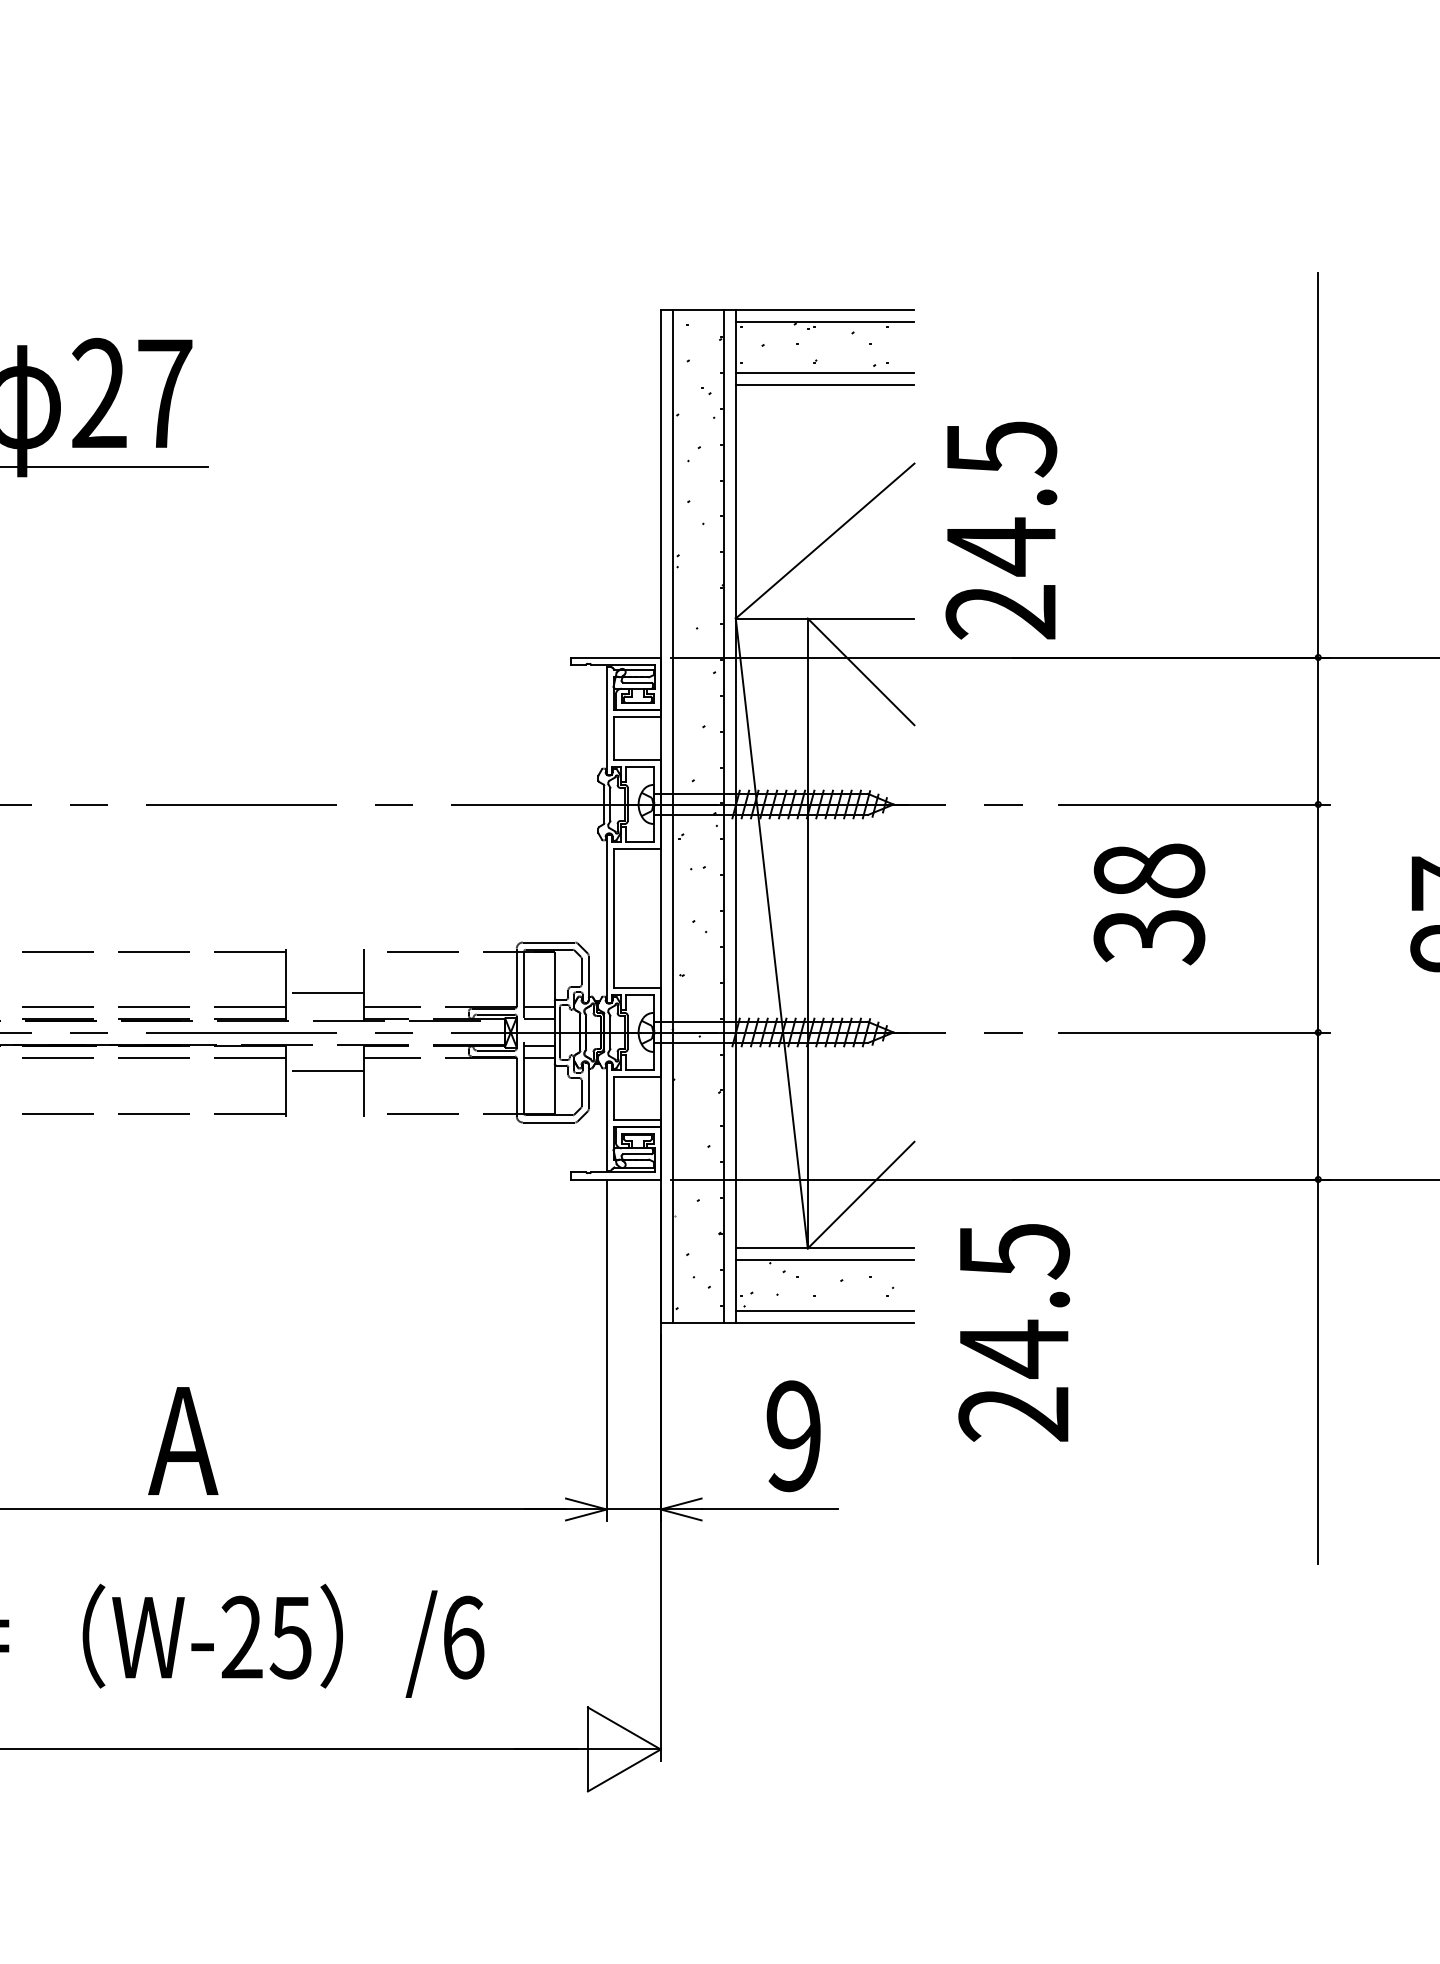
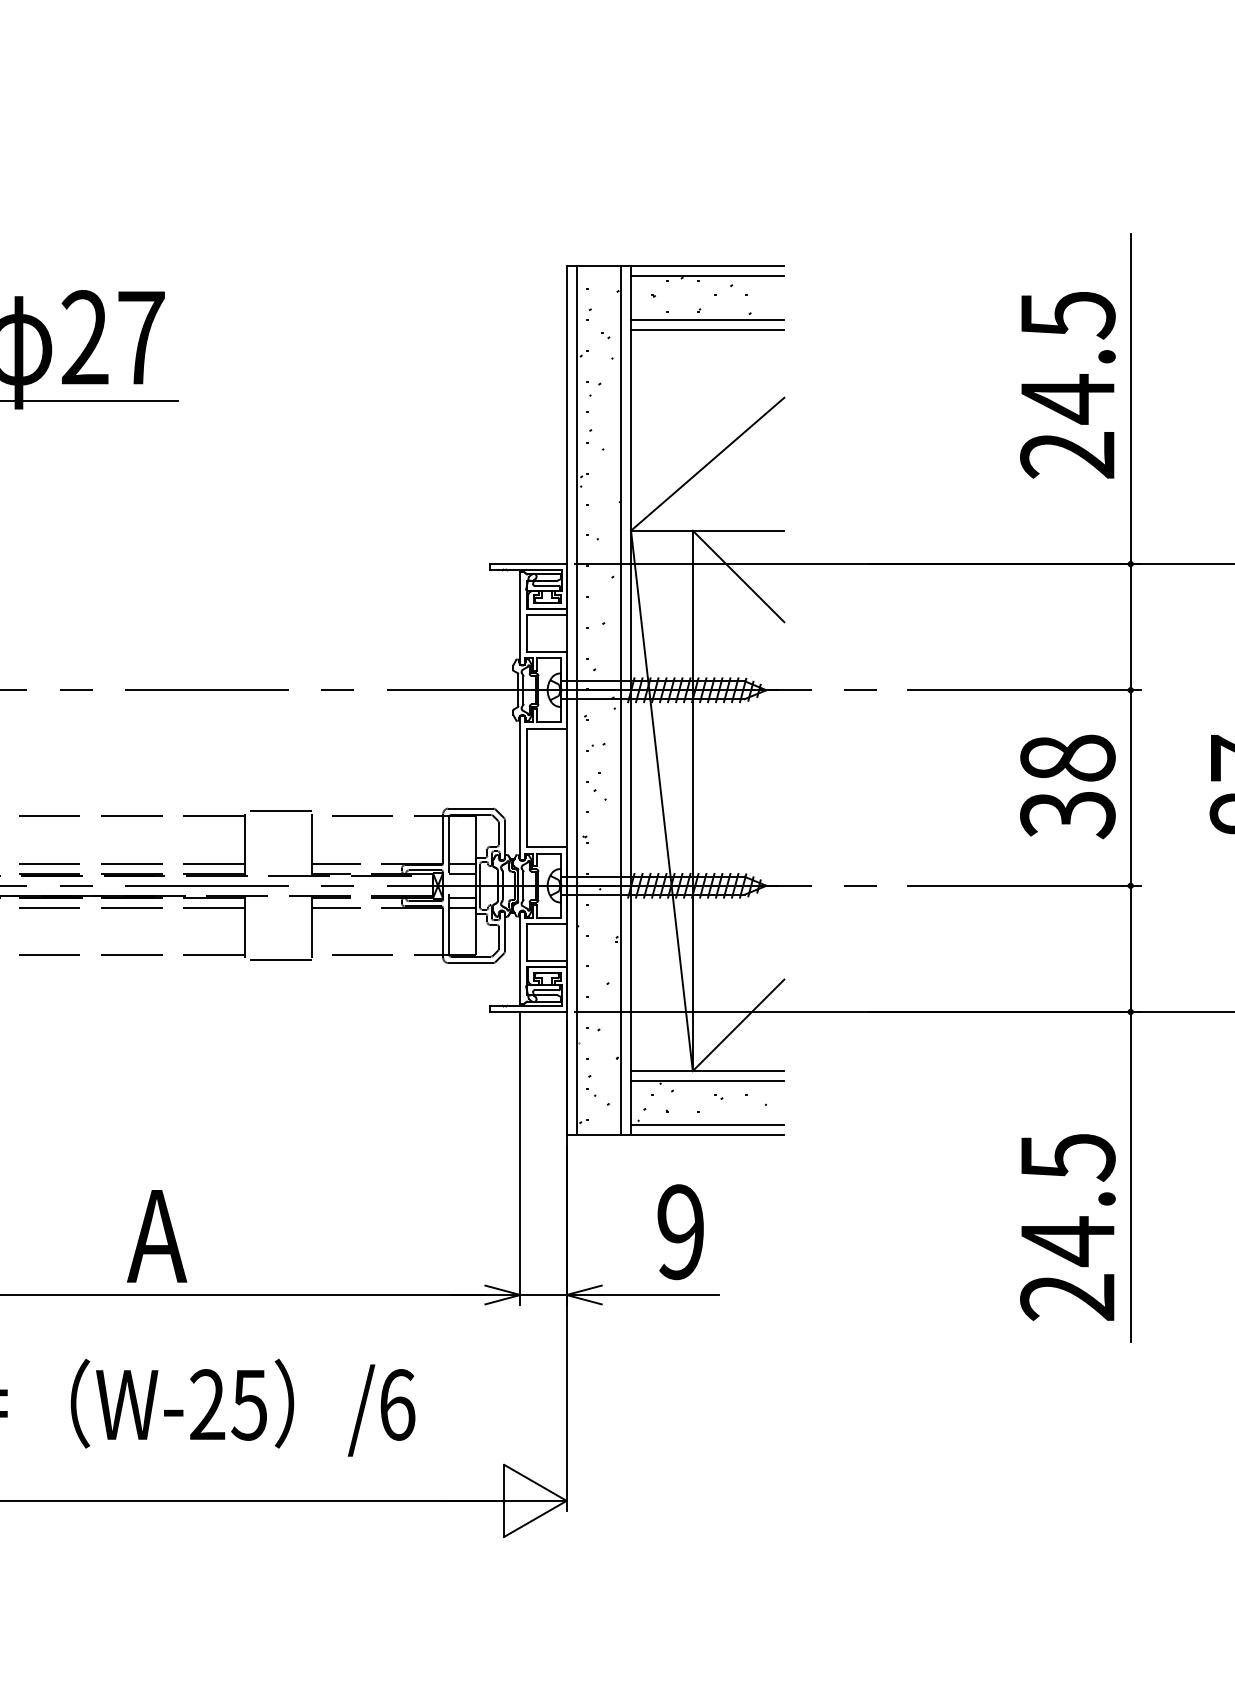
text: (1000, 530) -> (1067, 385), moved
text: (1148, 903) -> (1067, 786), moved
line: (324, 993) -> (278, 811), moved
line: (324, 1070) -> (278, 960), moved
text: (1013, 1332) -> (1067, 1227), moved

